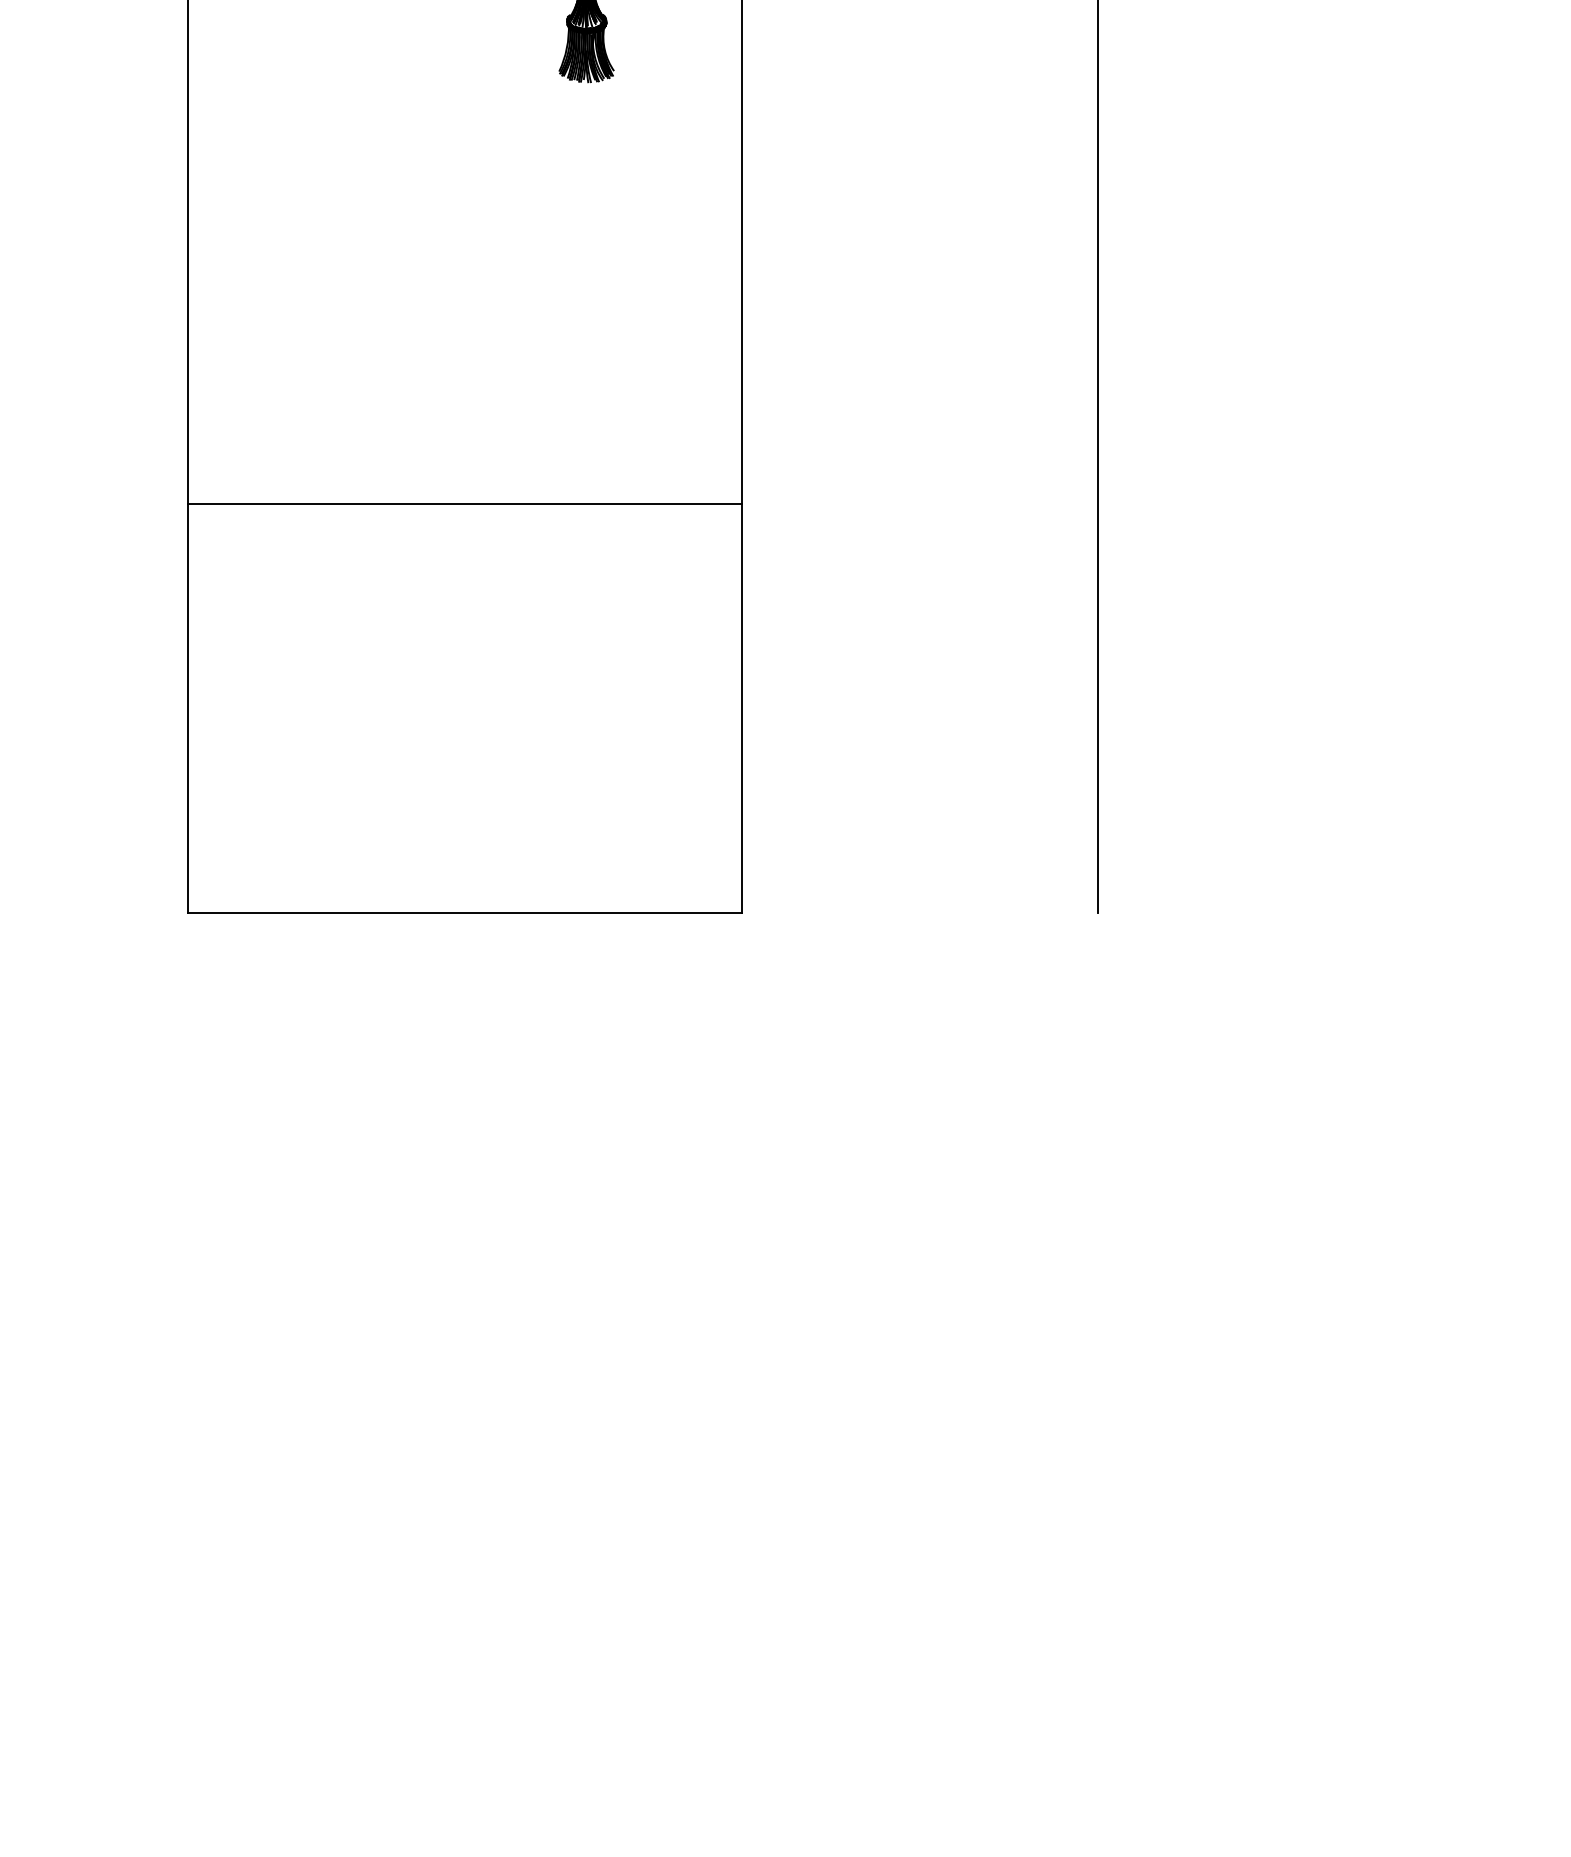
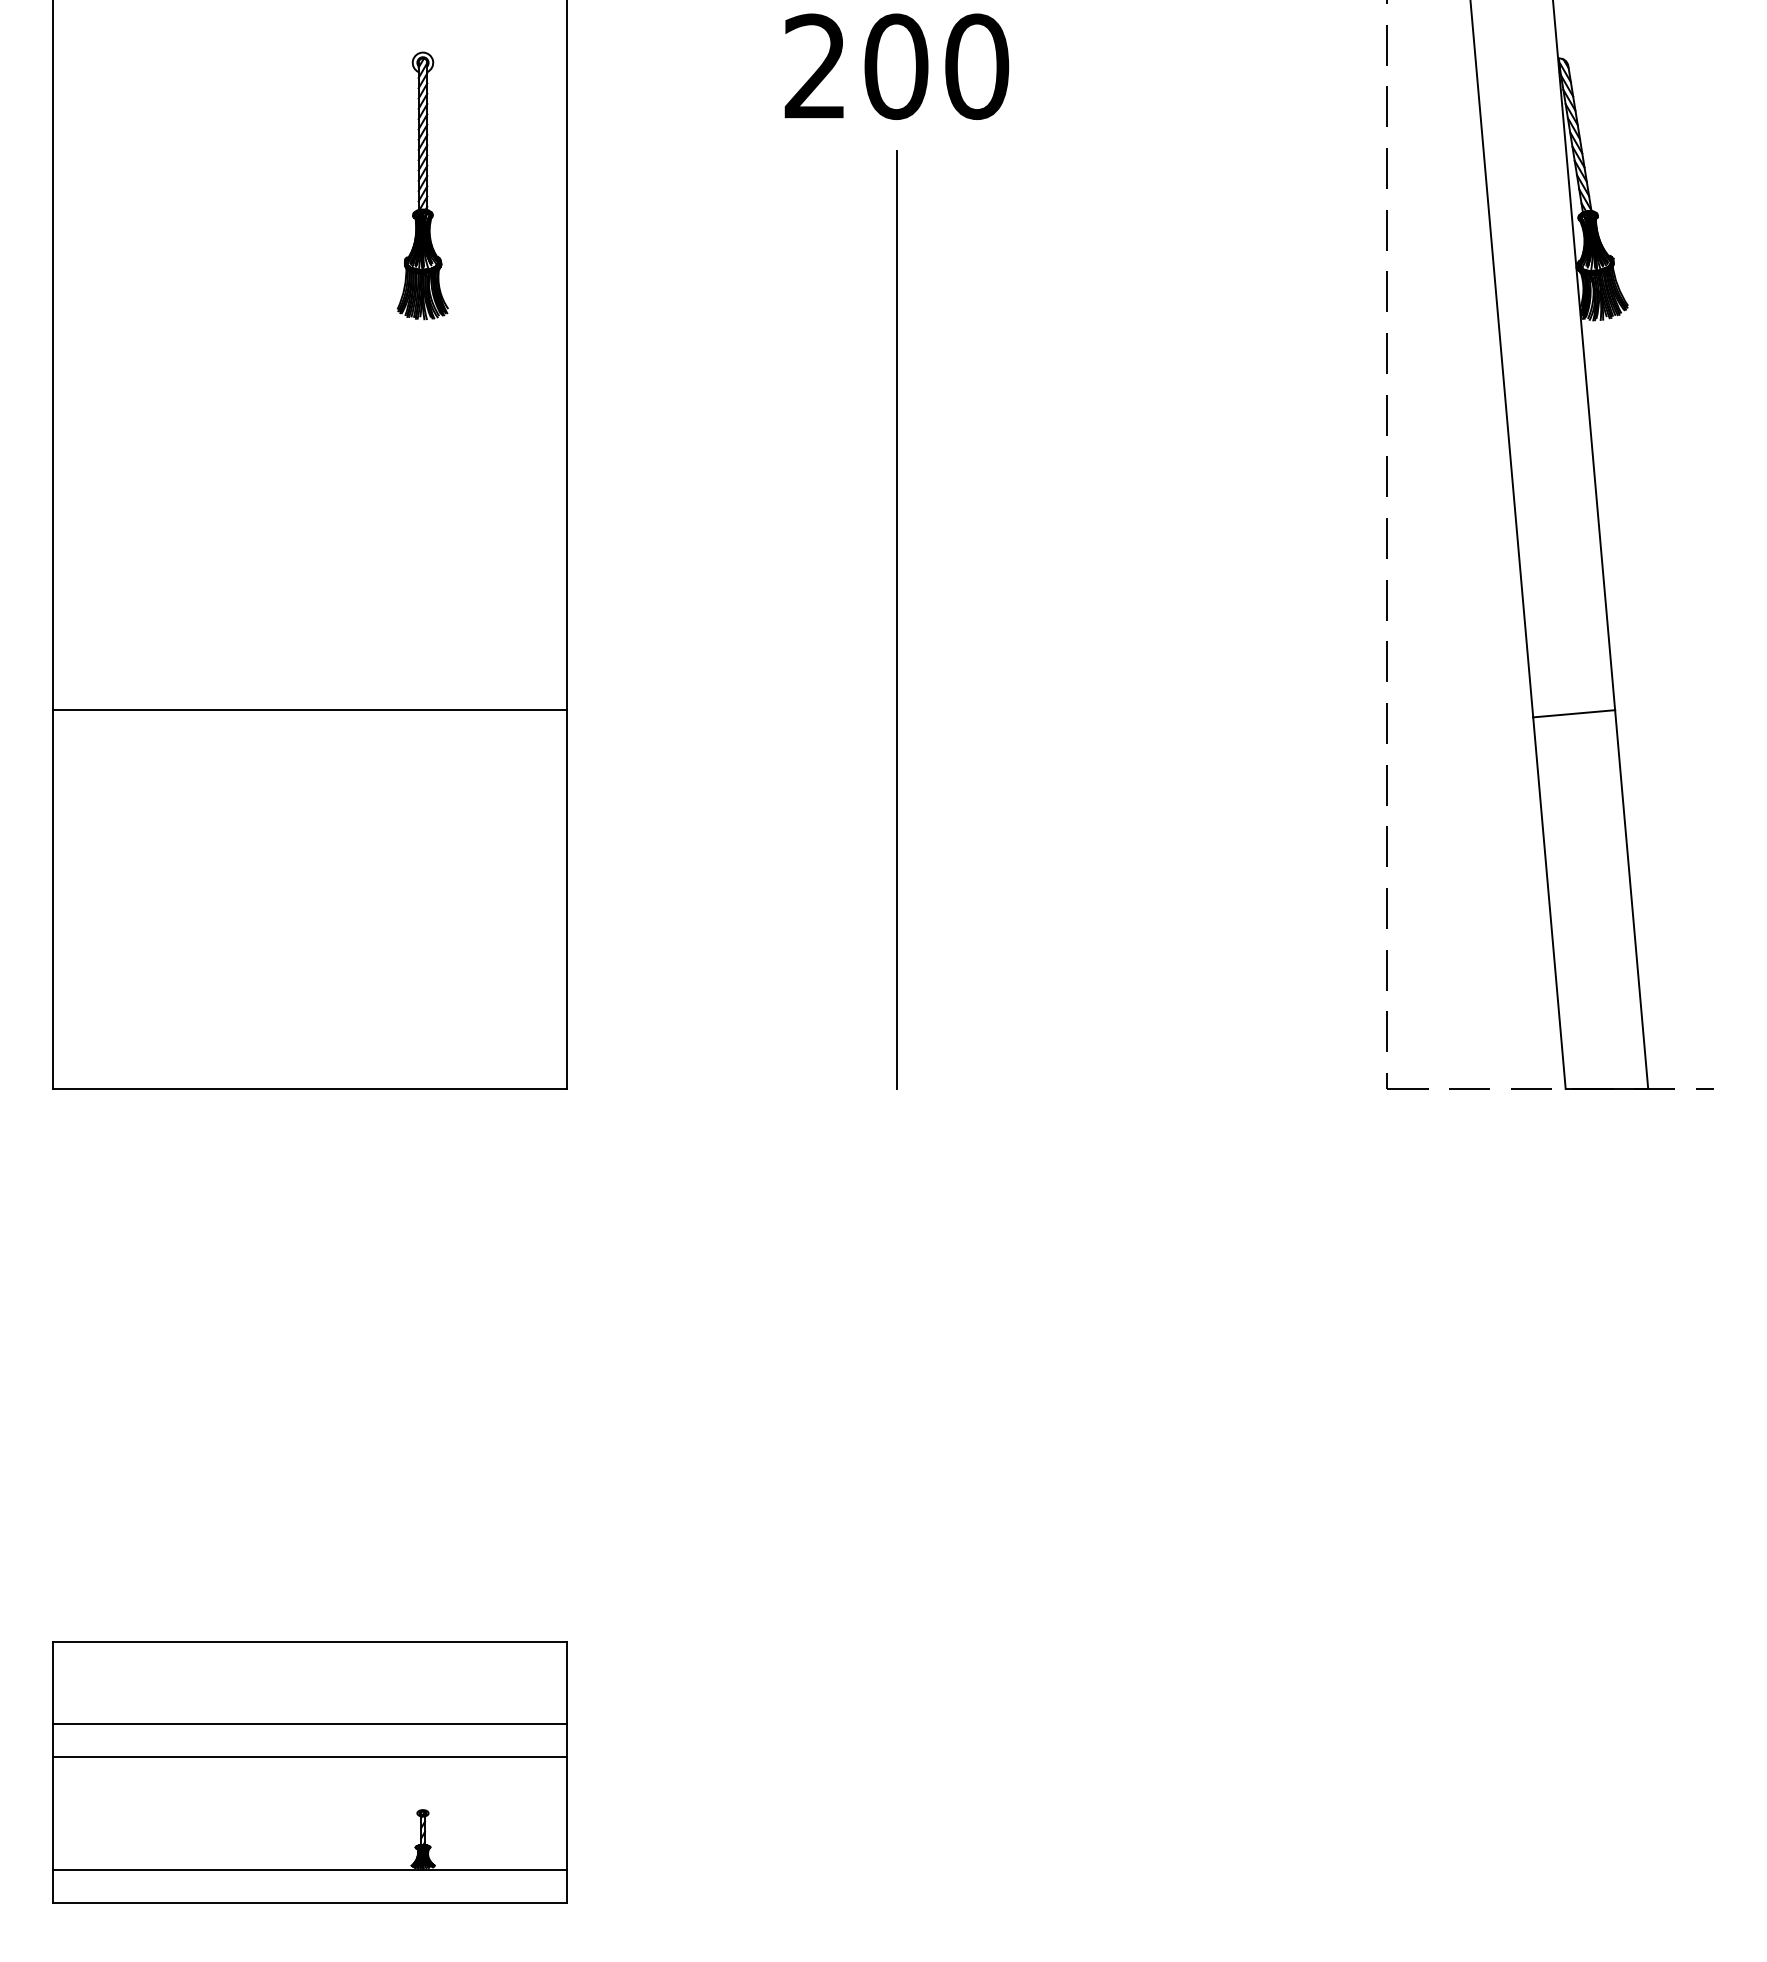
part: (464, 1650) -> (309, 1772), added

